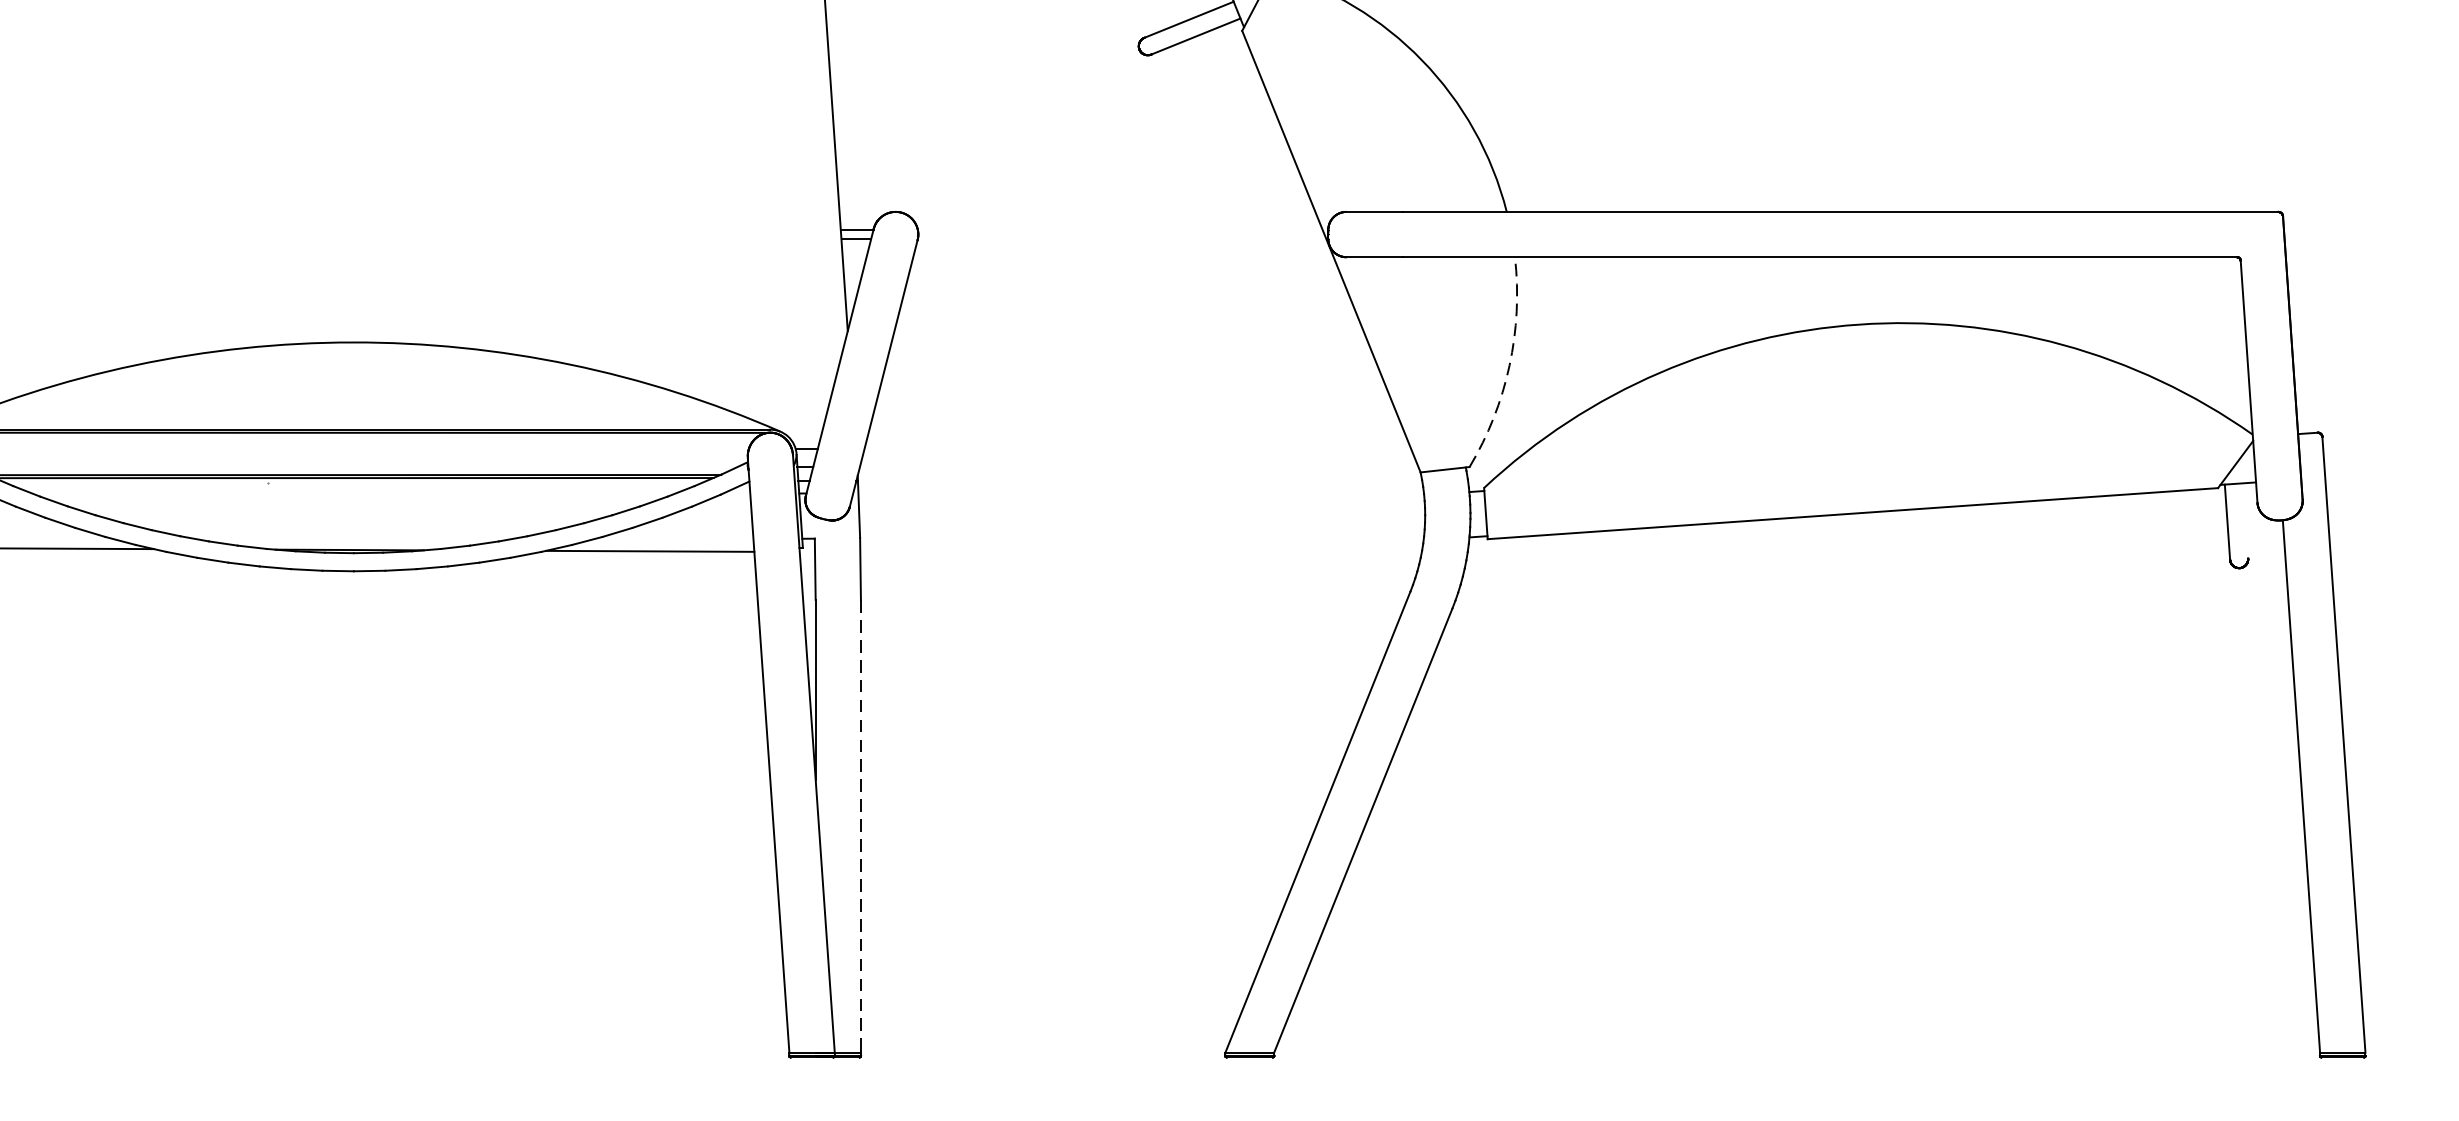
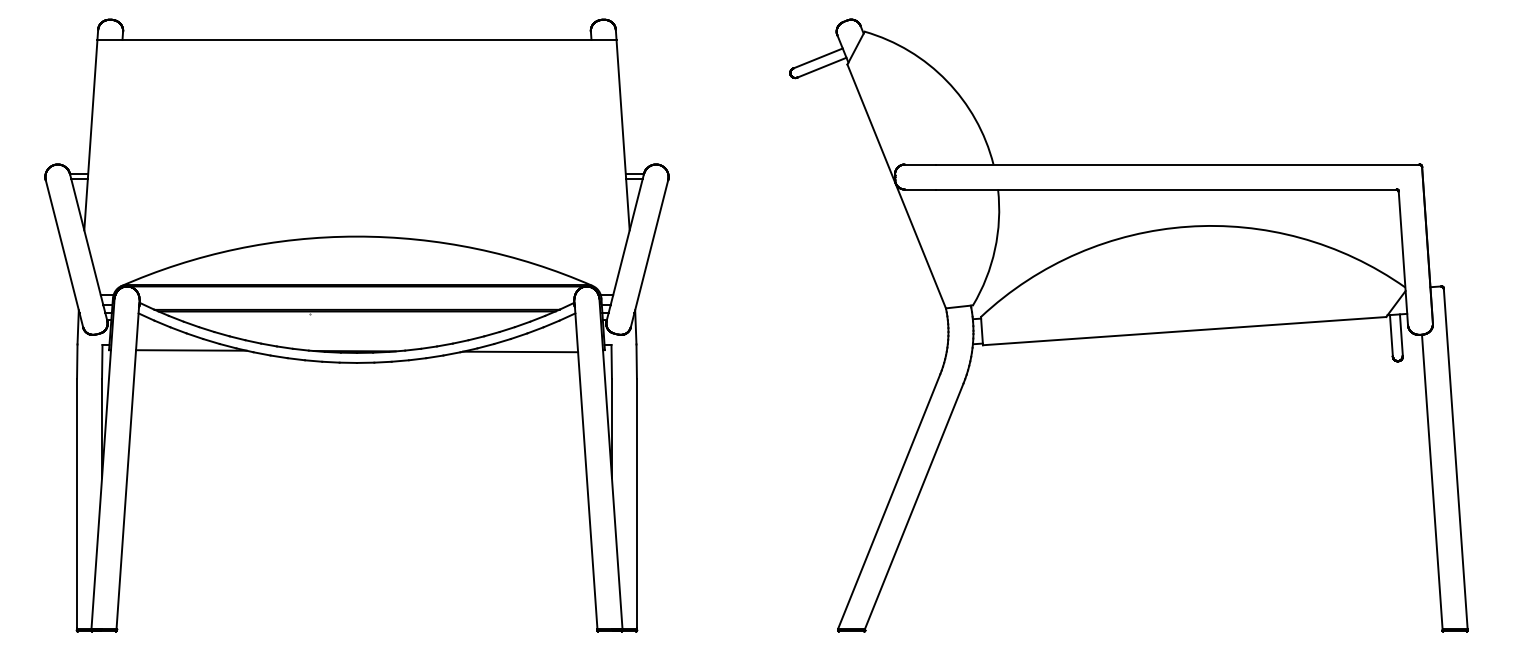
arc: (1510, 365) -> (995, 249), dashed -> solid
line: (2243, 519) -> (1400, 334), added
line: (860, 825) -> (636, 503), dashed -> solid

